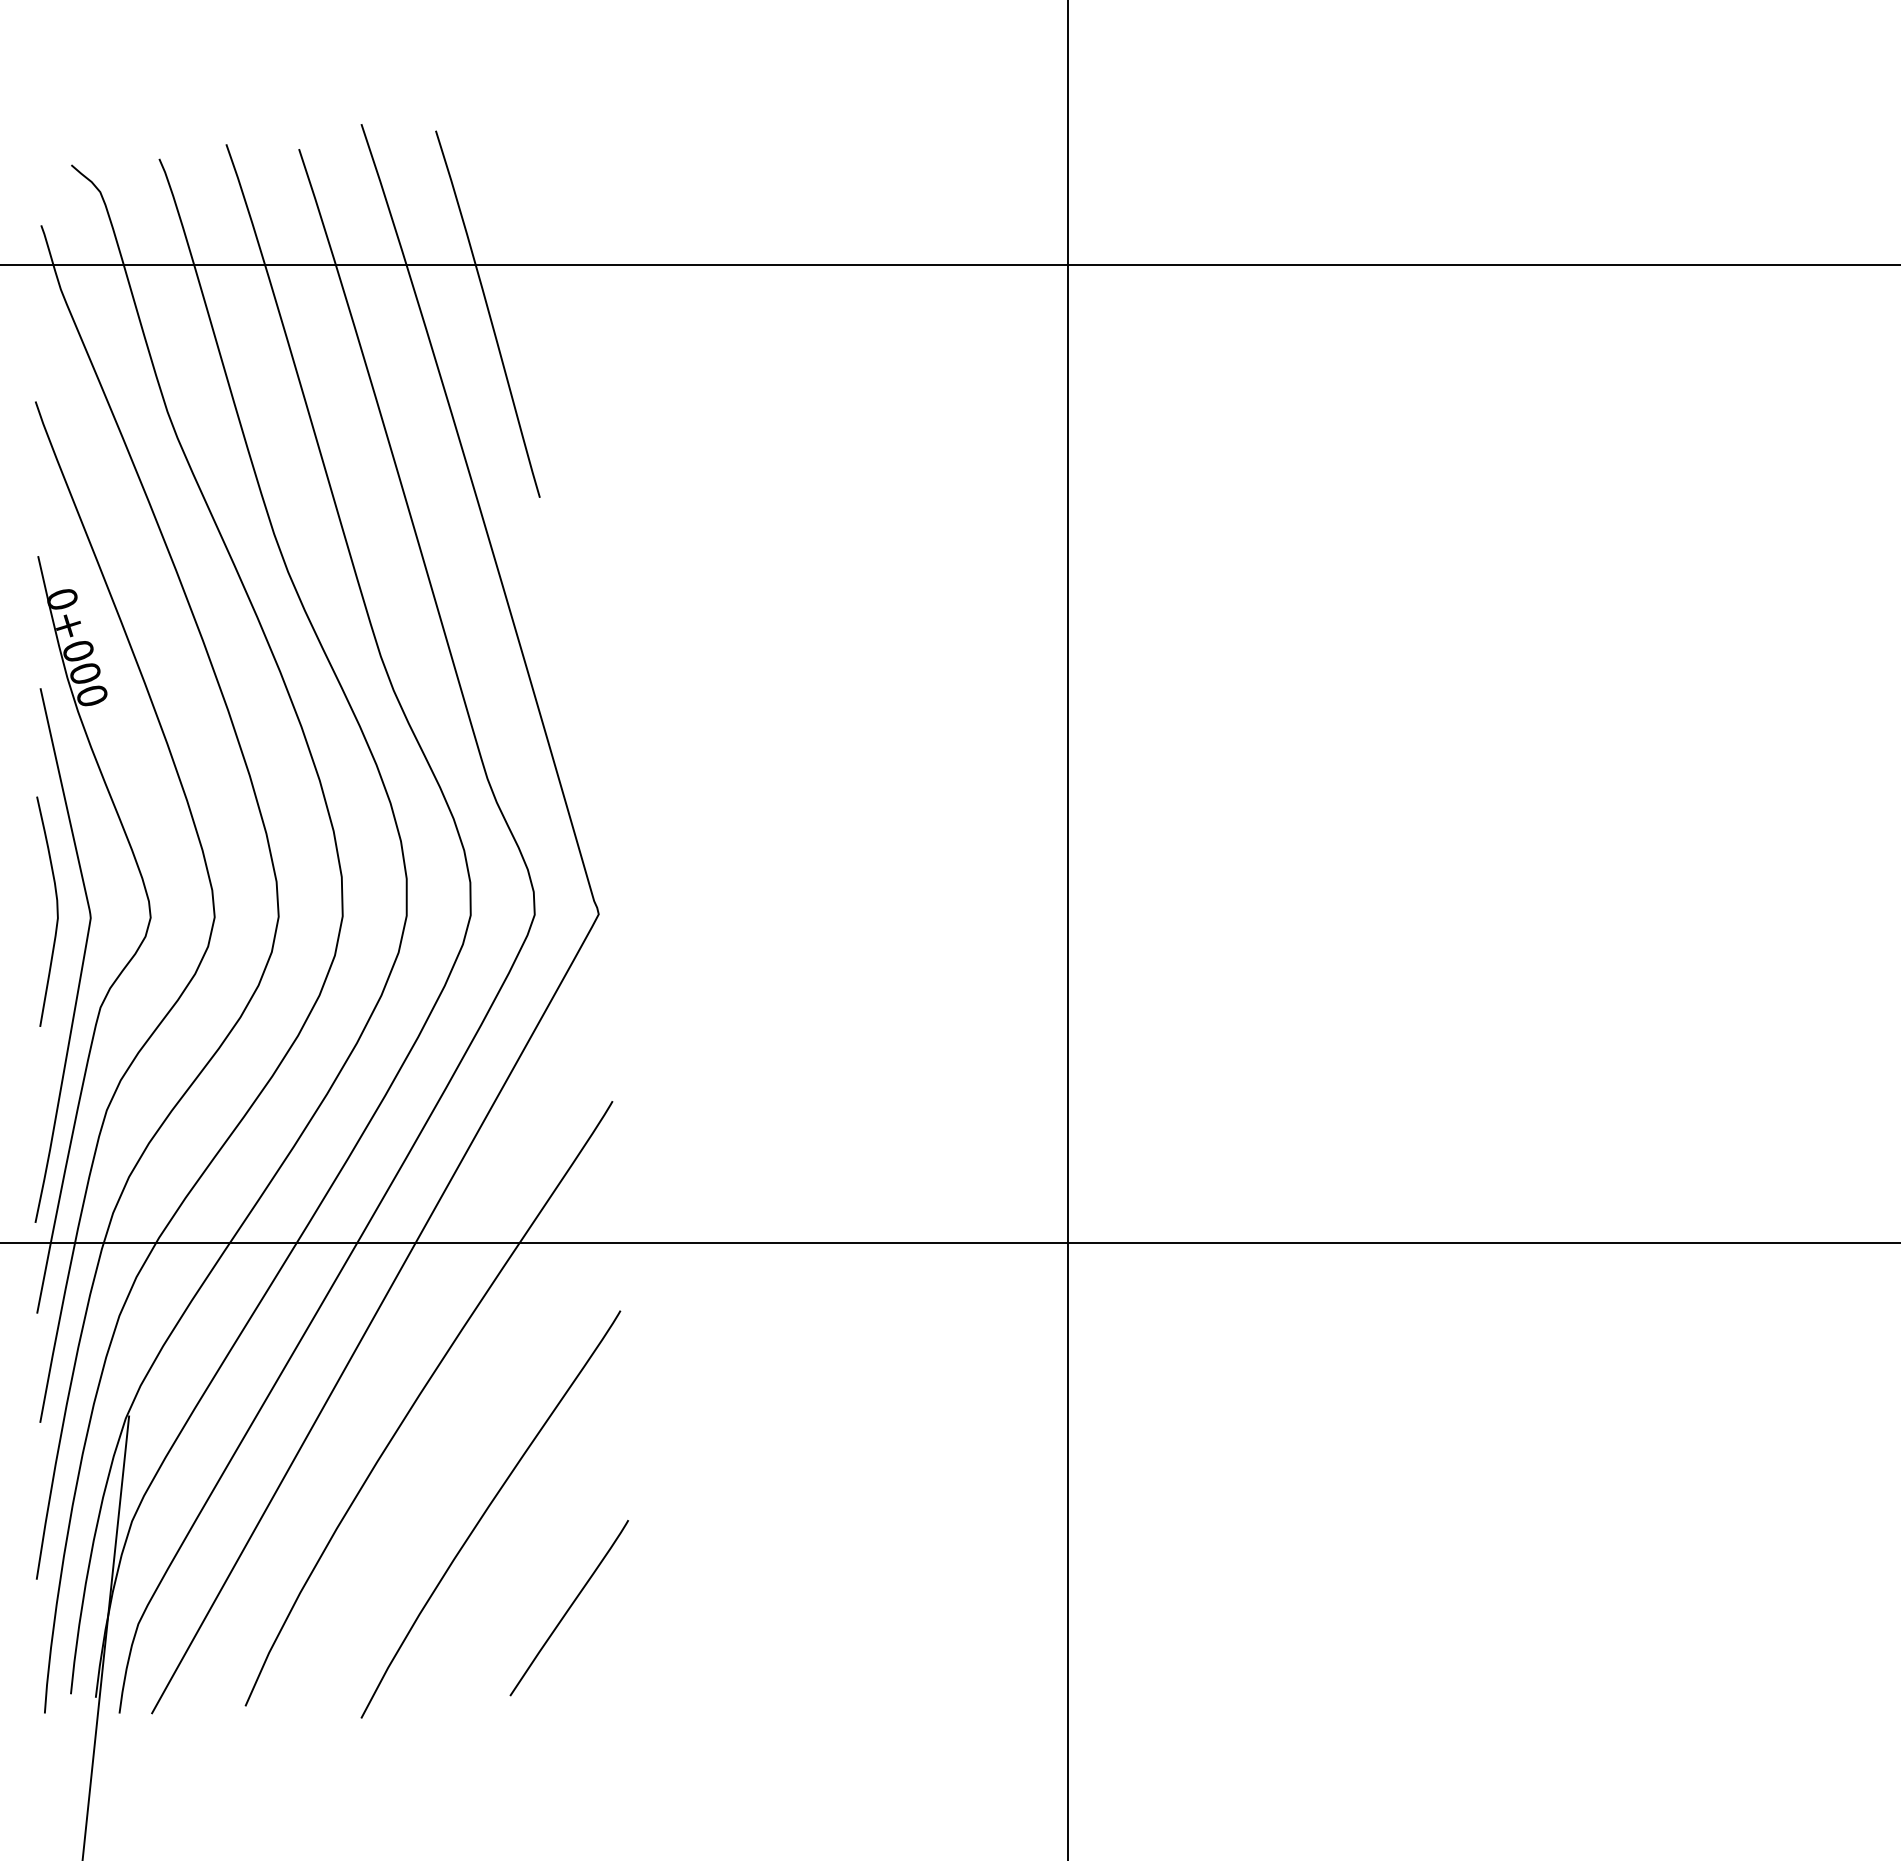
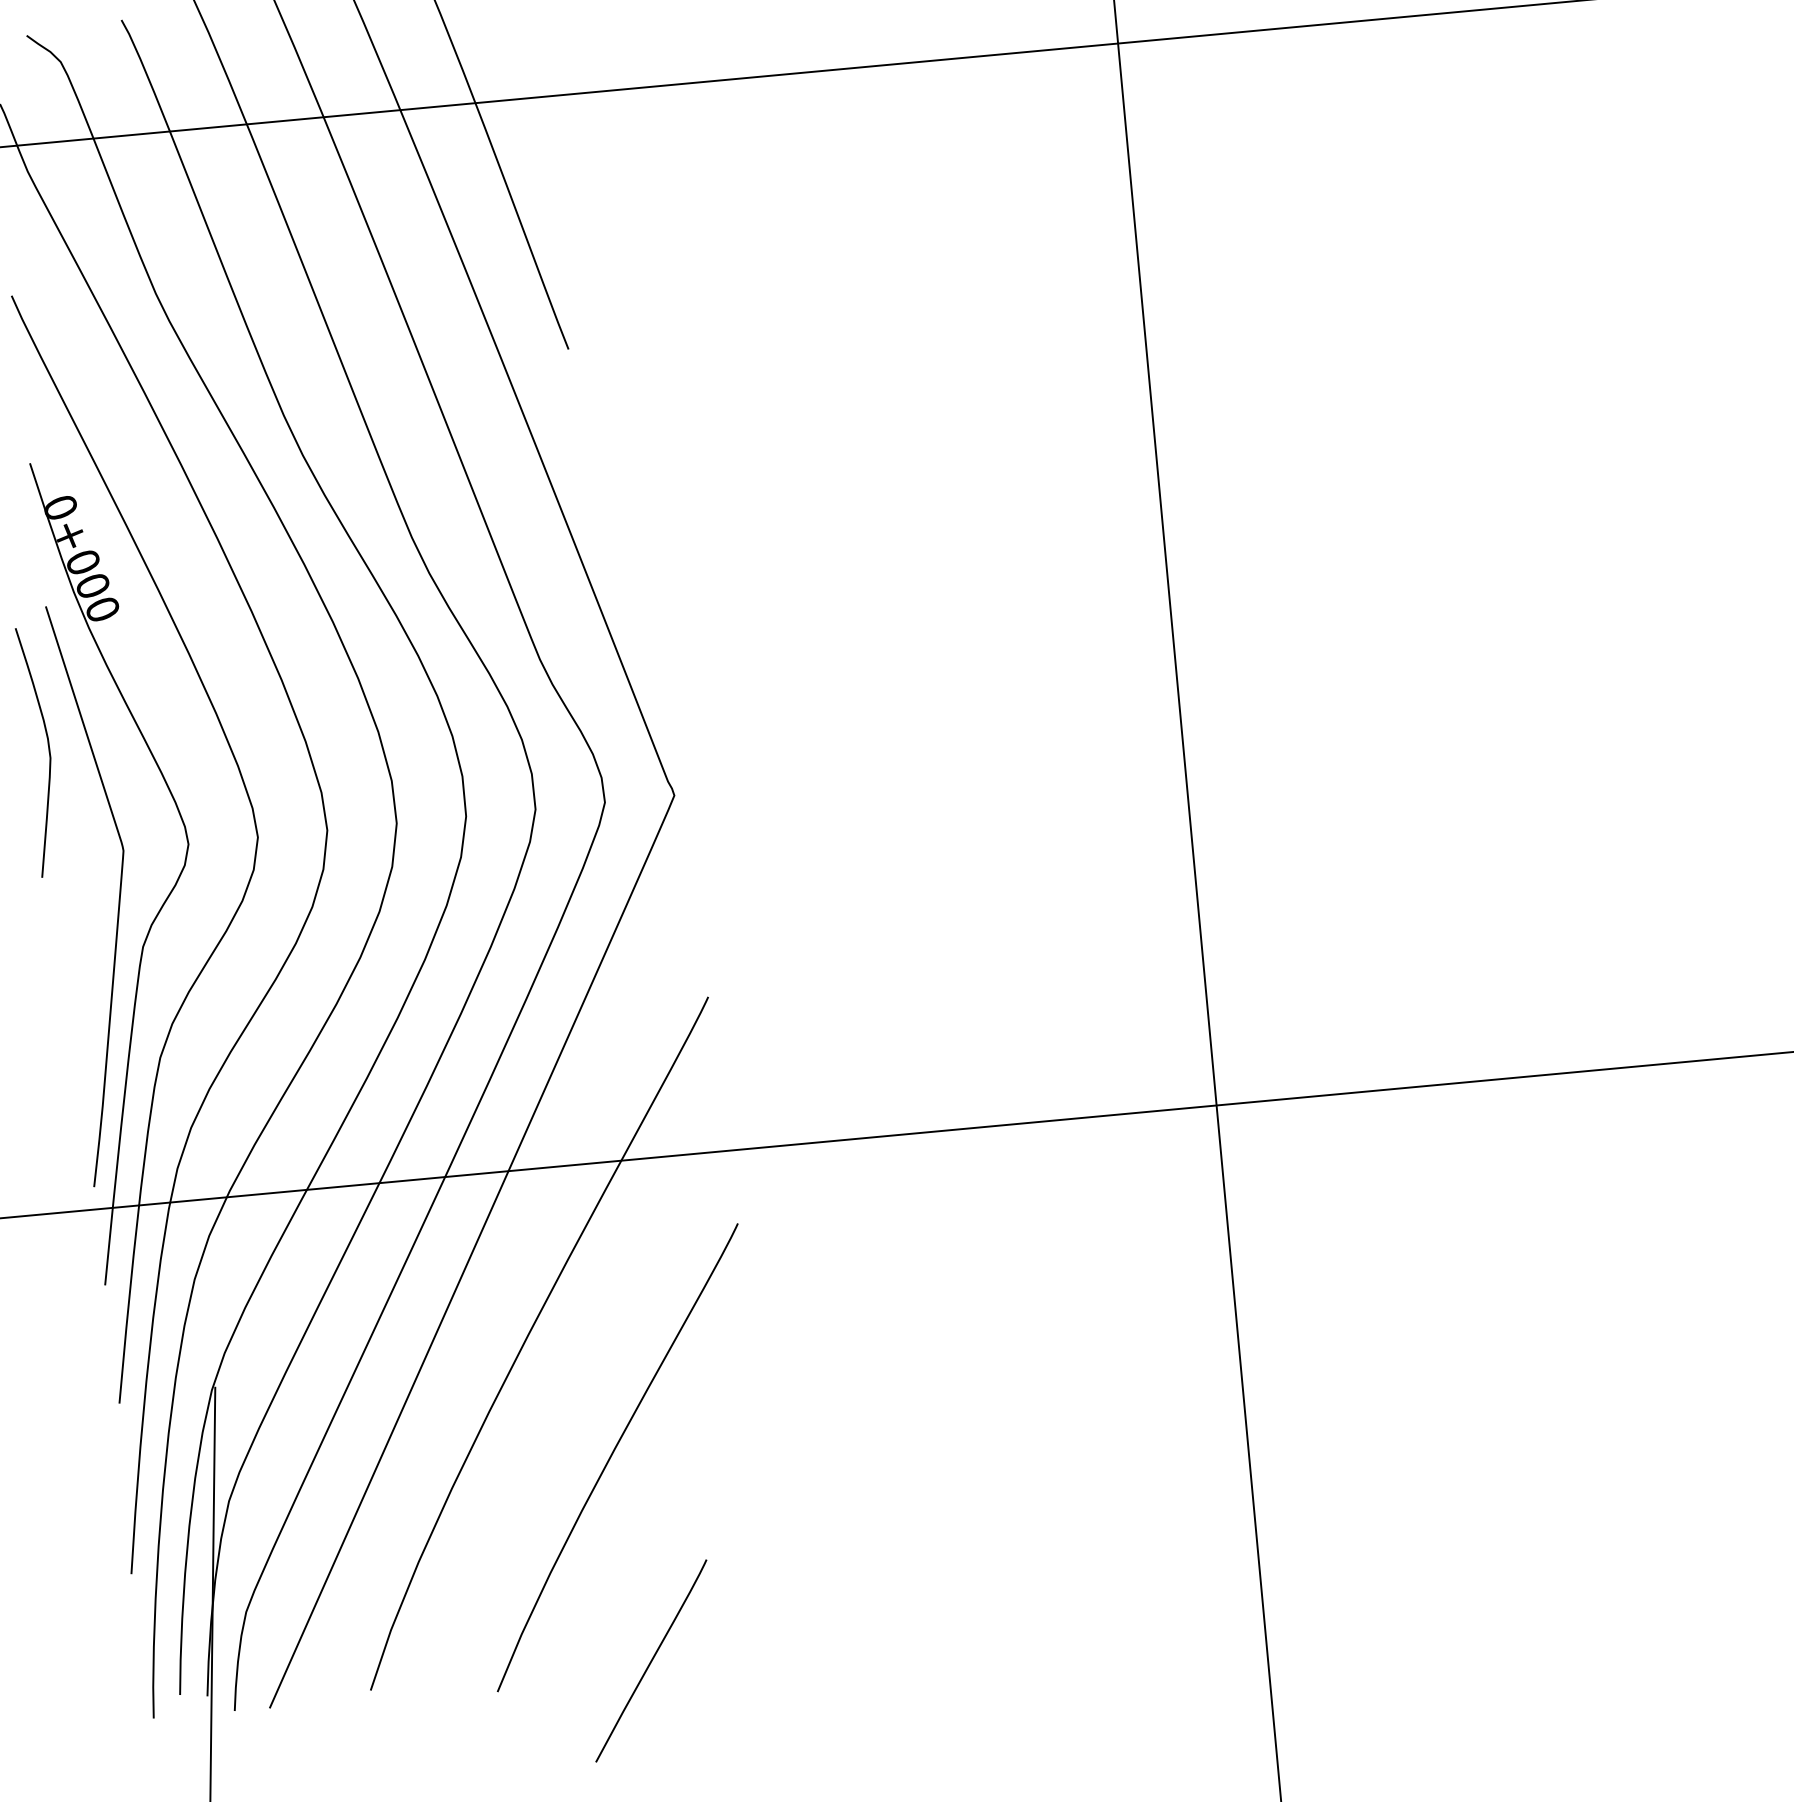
curve: (56, 911) -> (48, 750), moved
curve: (568, 1608) -> (650, 1661), moved

